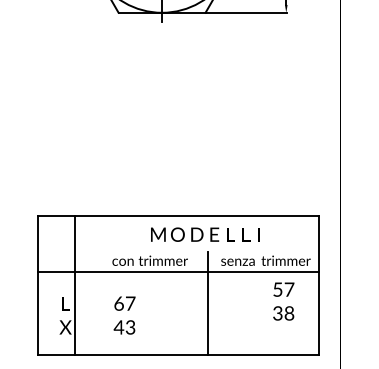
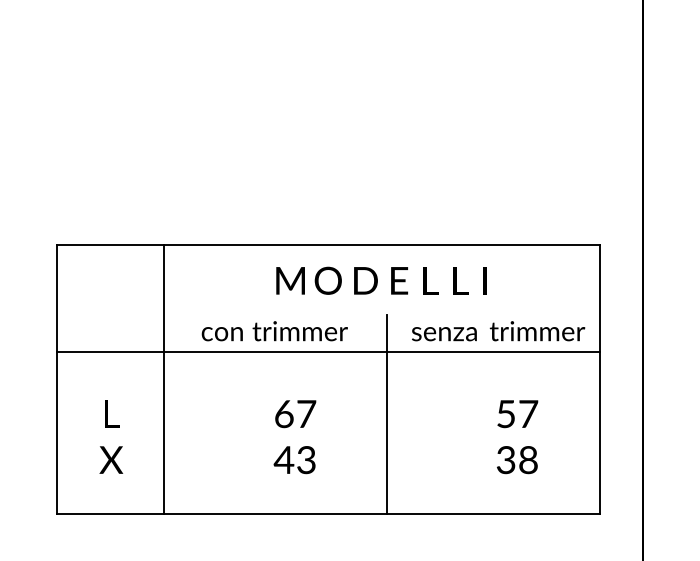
line: (74, 285) -> (163, 379), moved
text: (283, 301) -> (516, 436), moved
text: (124, 315) -> (294, 436), moved

